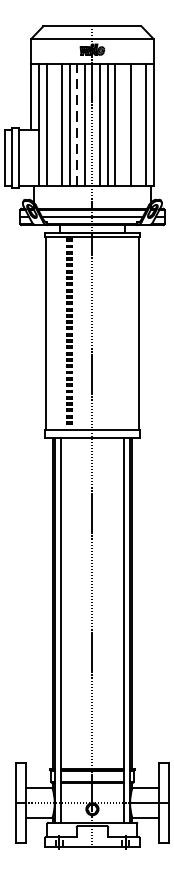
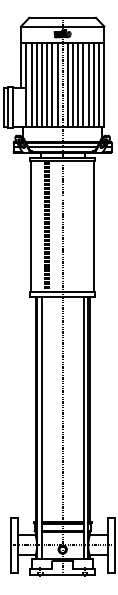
line: (53, 124) -> (36, 84), added
line: (123, 124) -> (83, 84), added
line: (137, 124) -> (93, 84), added
line: (77, 125) -> (52, 85), dashed -> solid

